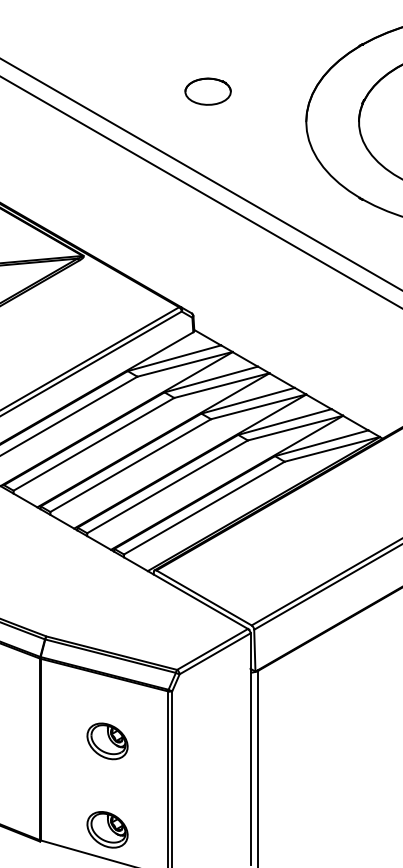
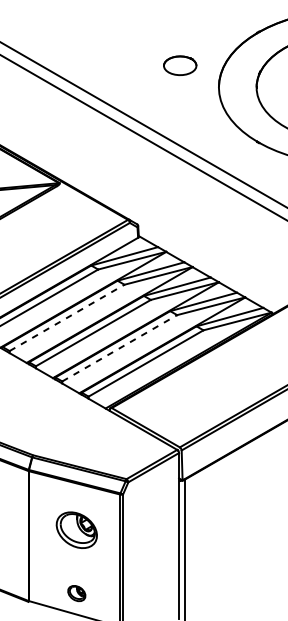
part: (207, 91) -> (179, 65), moved
line: (93, 444) -> (66, 318), solid -> dashed
line: (167, 486) -> (119, 348), solid -> dashed
part: (107, 741) -> (76, 530), size x1.4
part: (107, 829) -> (76, 593), size x0.6

